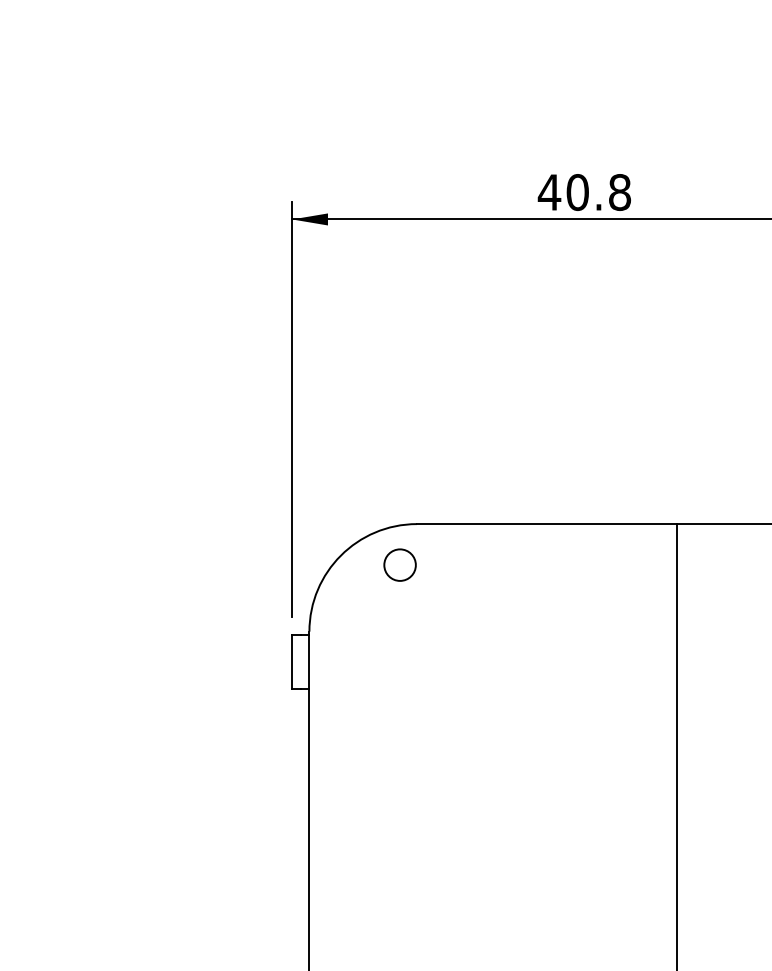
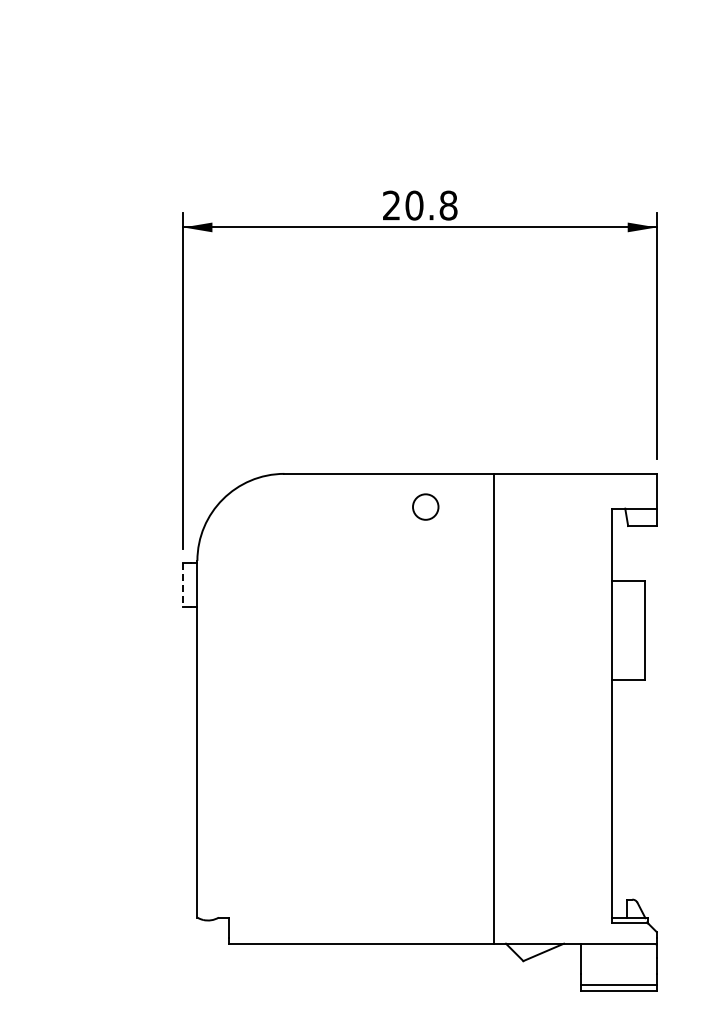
text: (549, 192) -> (391, 205), 40.8 -> 20.8
circle: (399, 564) -> (425, 506), moved
line: (292, 662) -> (183, 585), solid -> dashed

